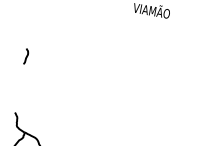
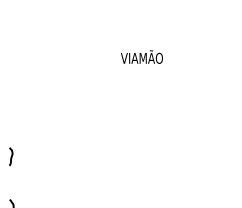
curve: (26, 56) -> (11, 156), moved

